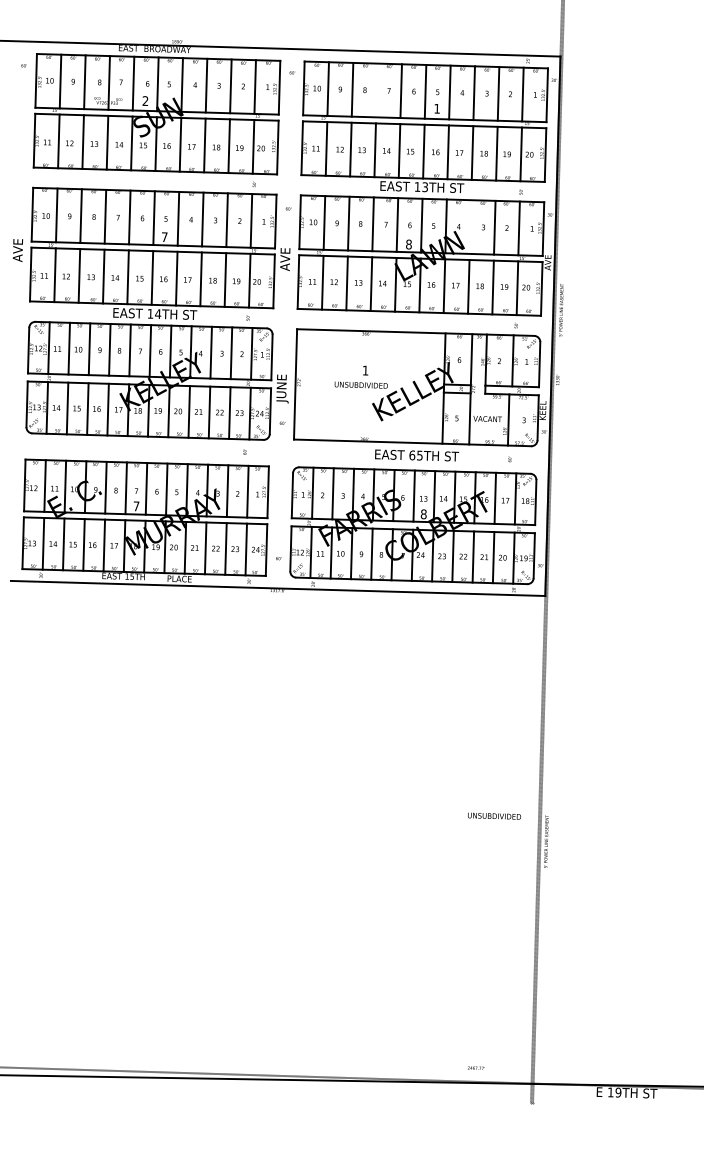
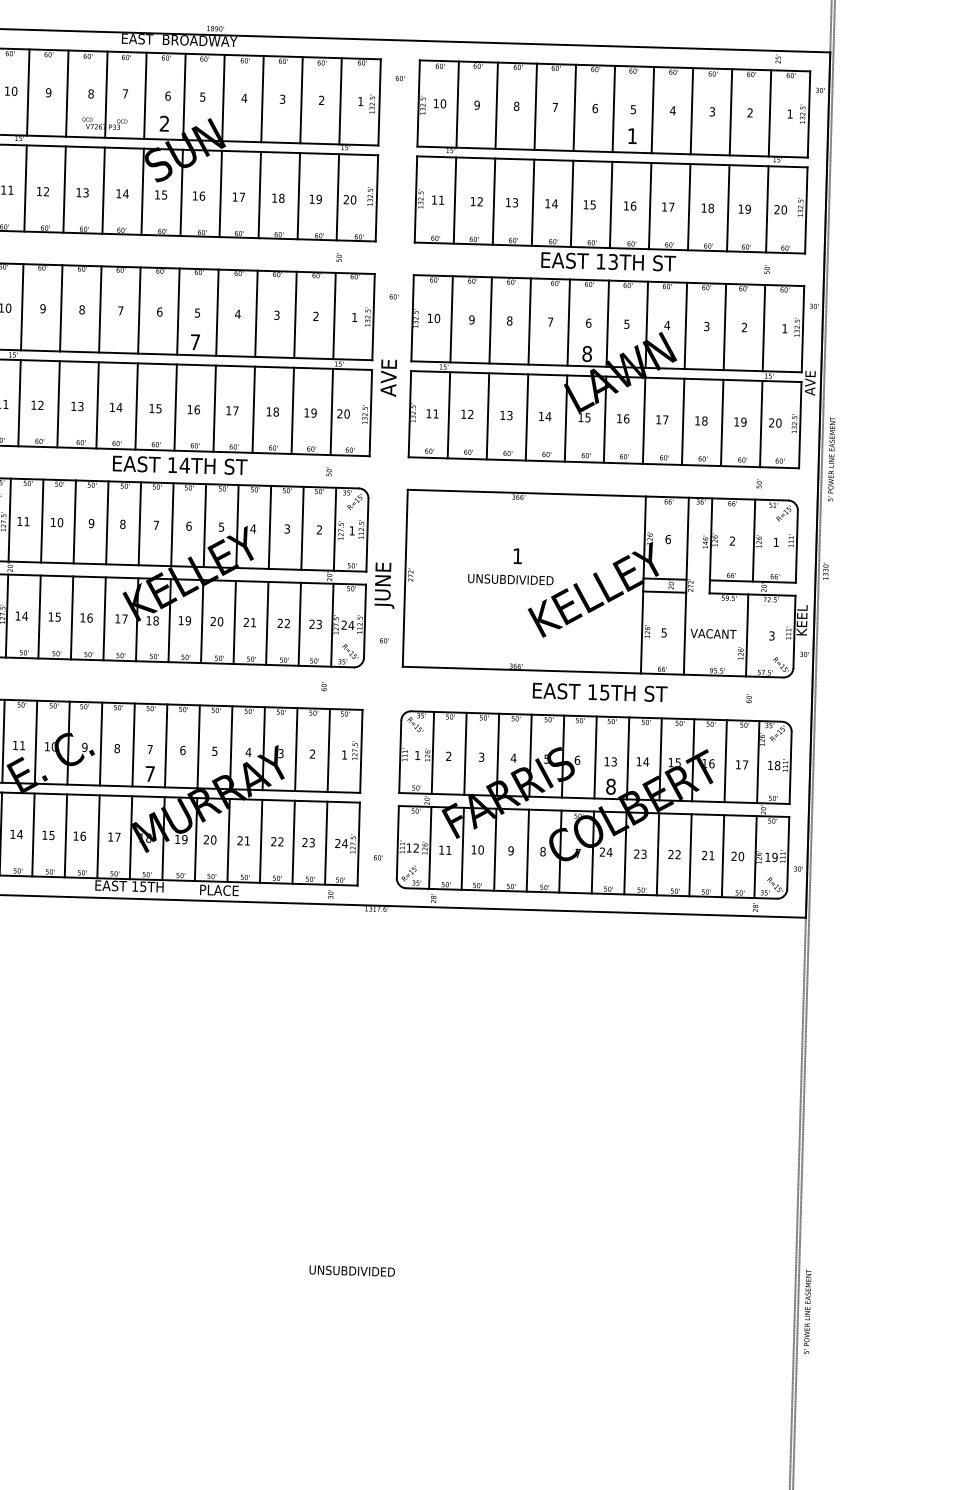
line: (376, 90) -> (535, 106), added
line: (470, 226) -> (685, 325), added
text: (412, 455) -> (592, 692), 65TH -> 15TH
text: (494, 815) -> (352, 1269), moved

